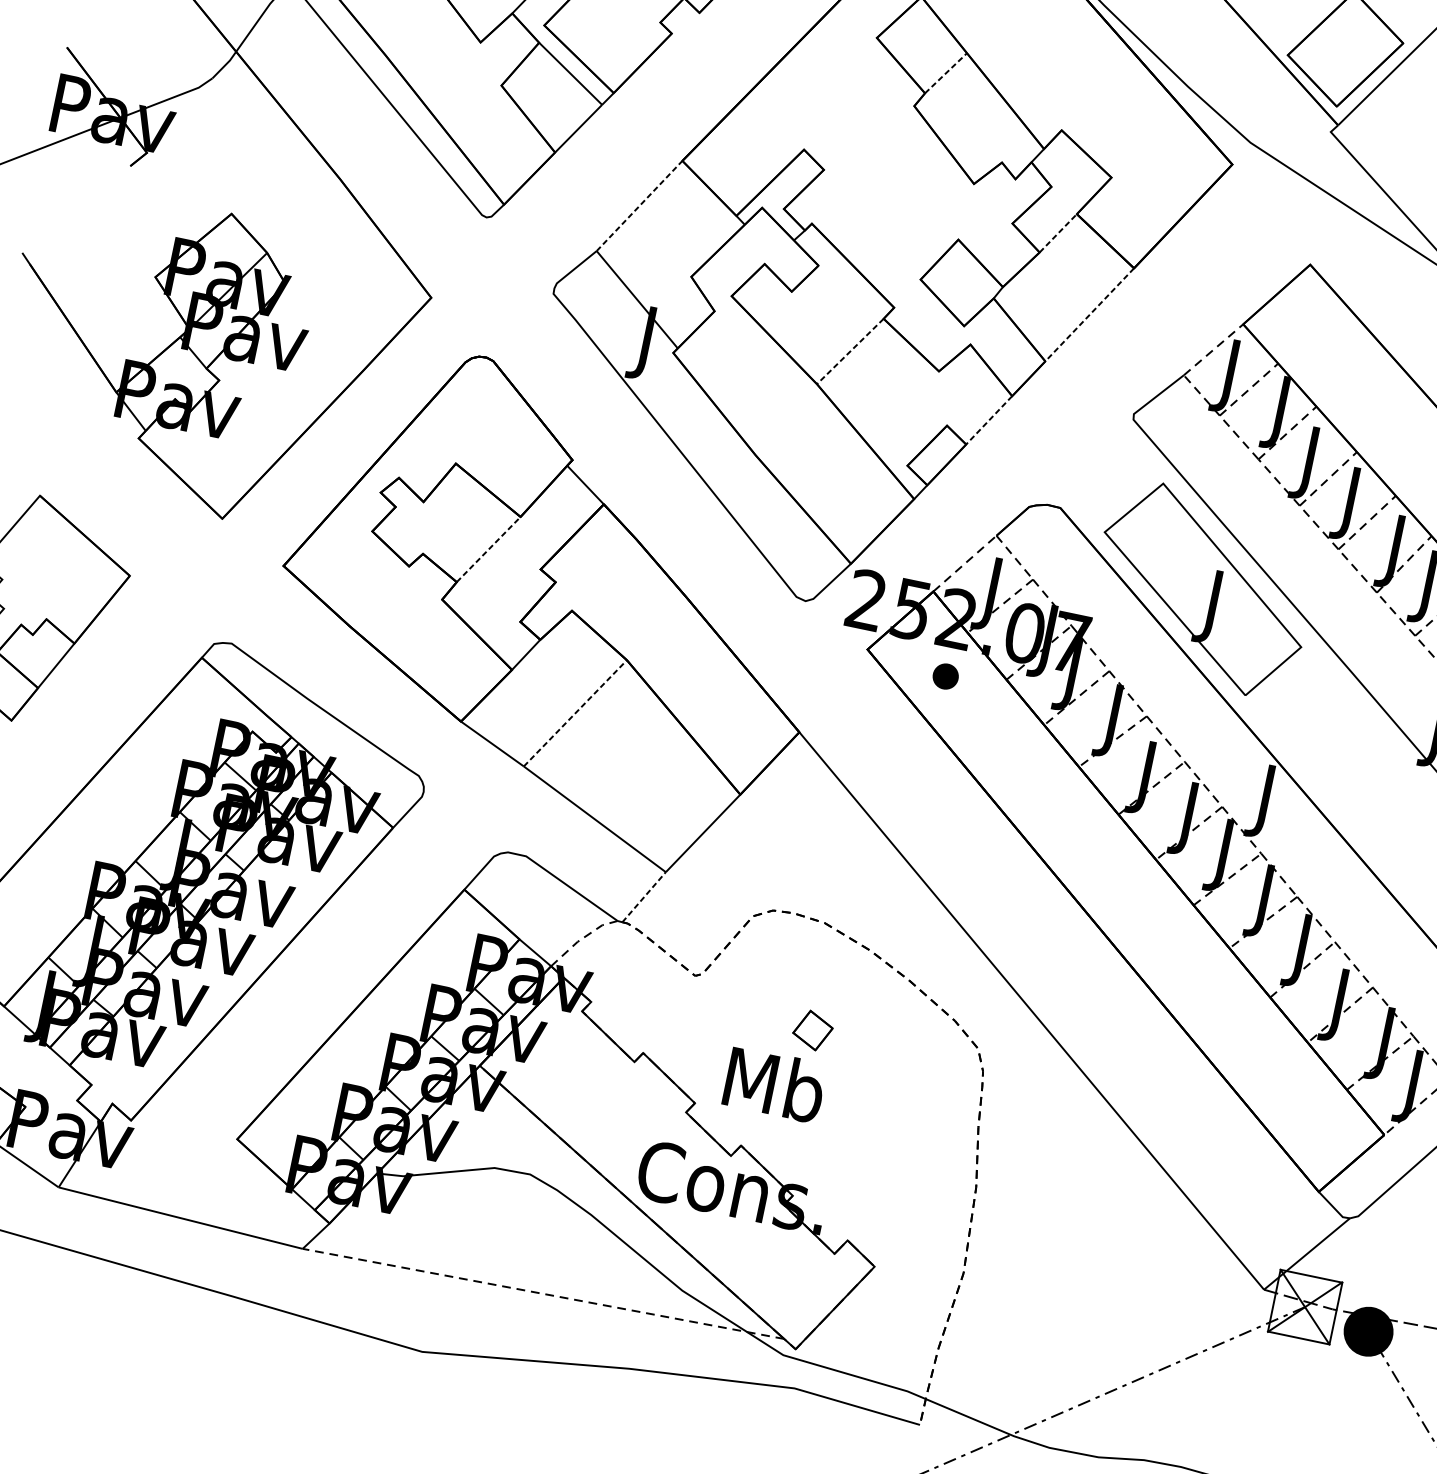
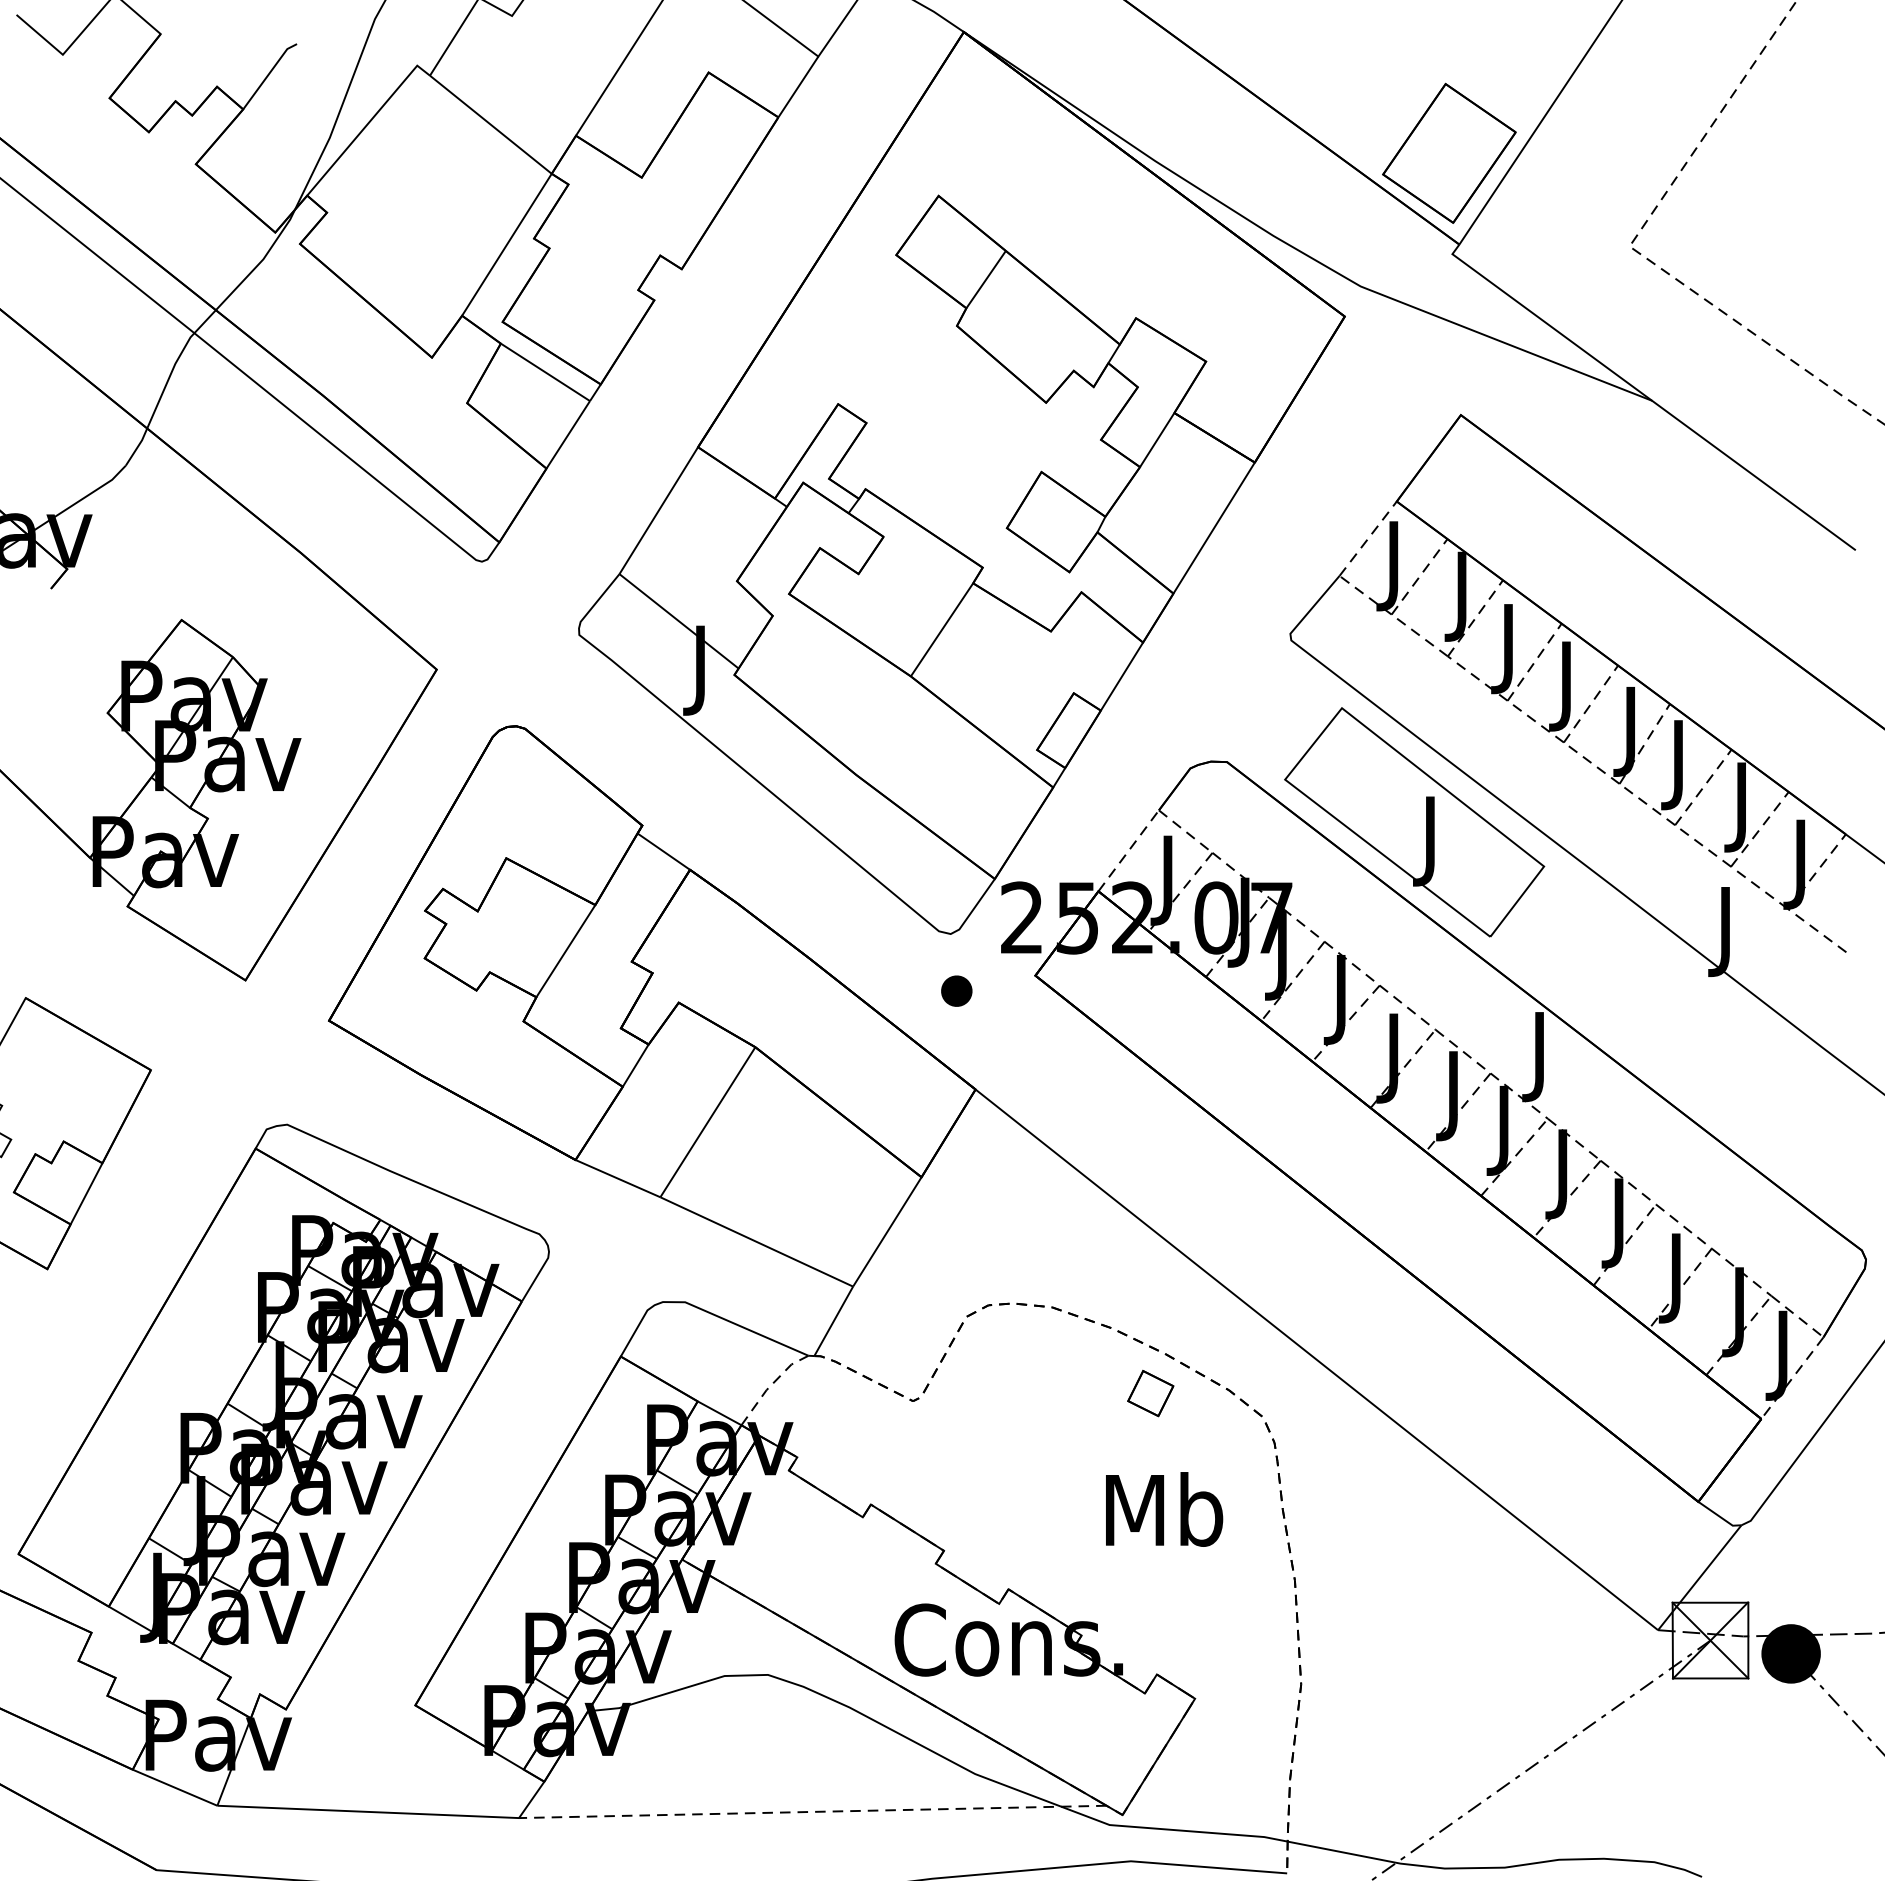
line: (946, 73) -> (986, 279), dashed -> solid
line: (639, 205) -> (658, 510), dashed -> solid
line: (1058, 232) -> (1157, 439), dashed -> solid
line: (1089, 315) -> (1213, 528), dashed -> solid
line: (849, 351) -> (941, 630), dashed -> solid
line: (988, 420) -> (1121, 677), dashed -> solid
line: (488, 549) -> (565, 951), dashed -> solid
part: (945, 675) -> (956, 990), moved
line: (575, 713) -> (707, 1122), dashed -> solid
line: (643, 897) -> (833, 1321), dashed -> solid
part: (812, 1030) -> (1150, 1393), moved
text: (775, 1084) -> (1164, 1509), moved

